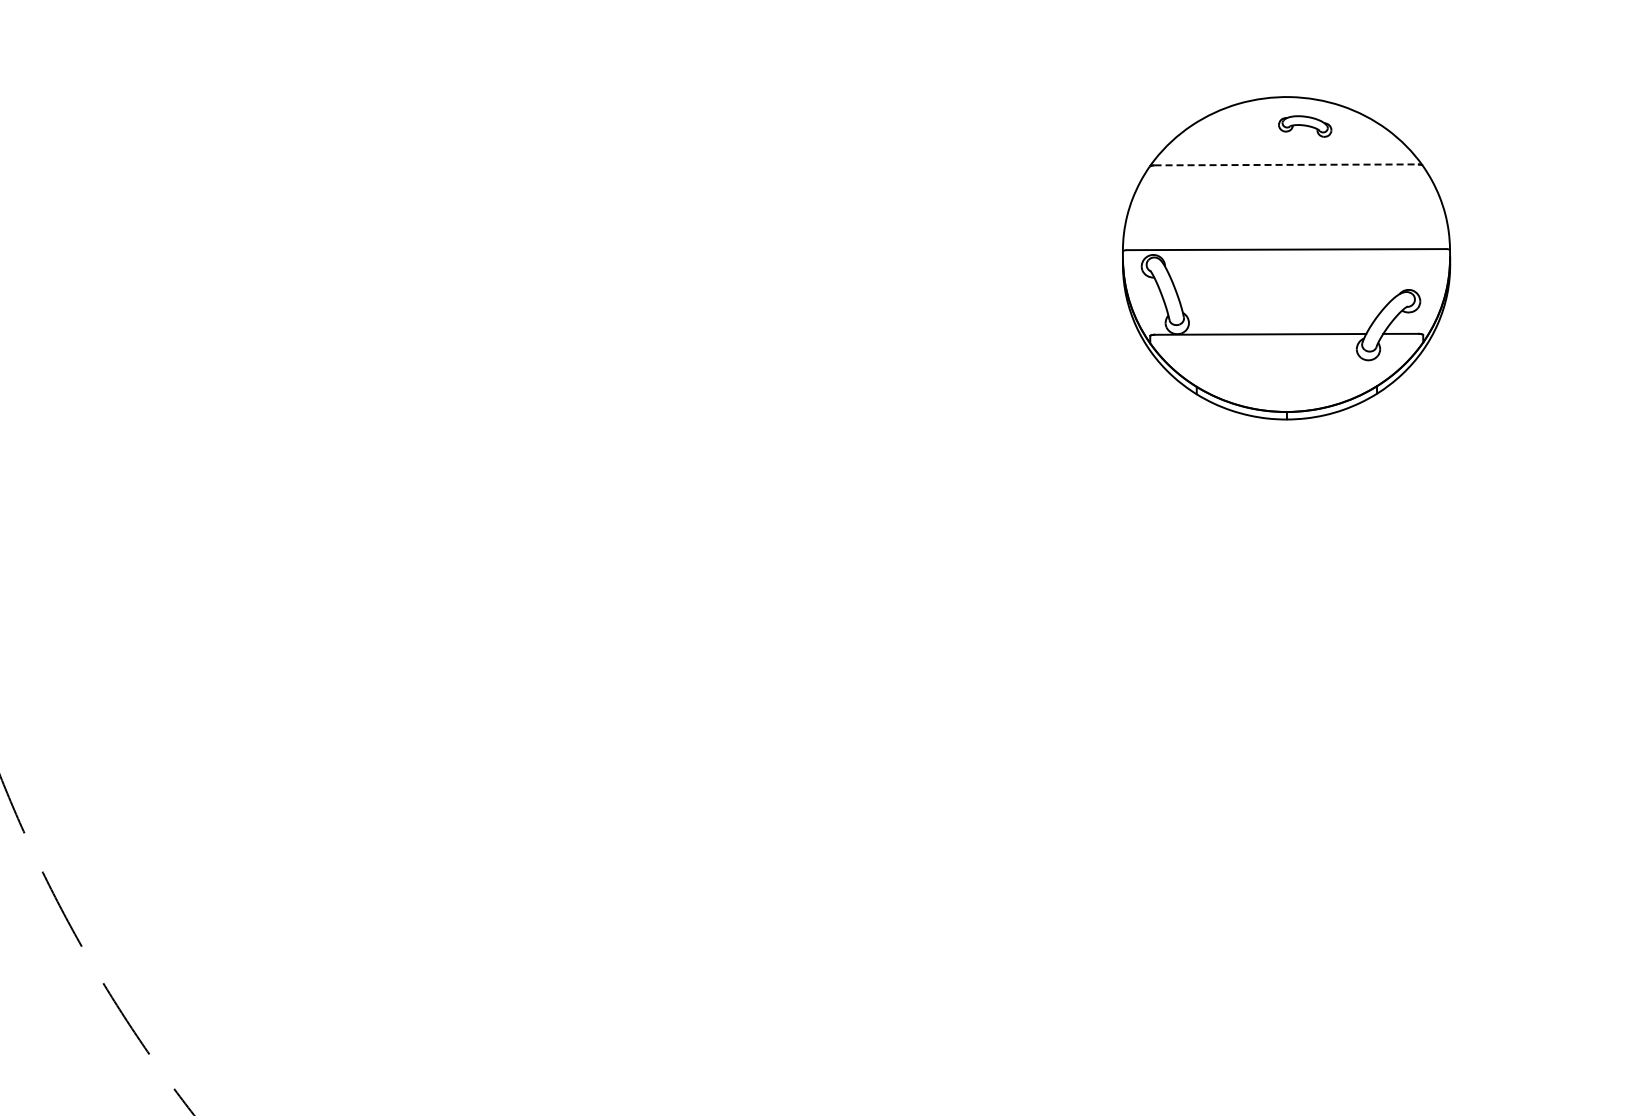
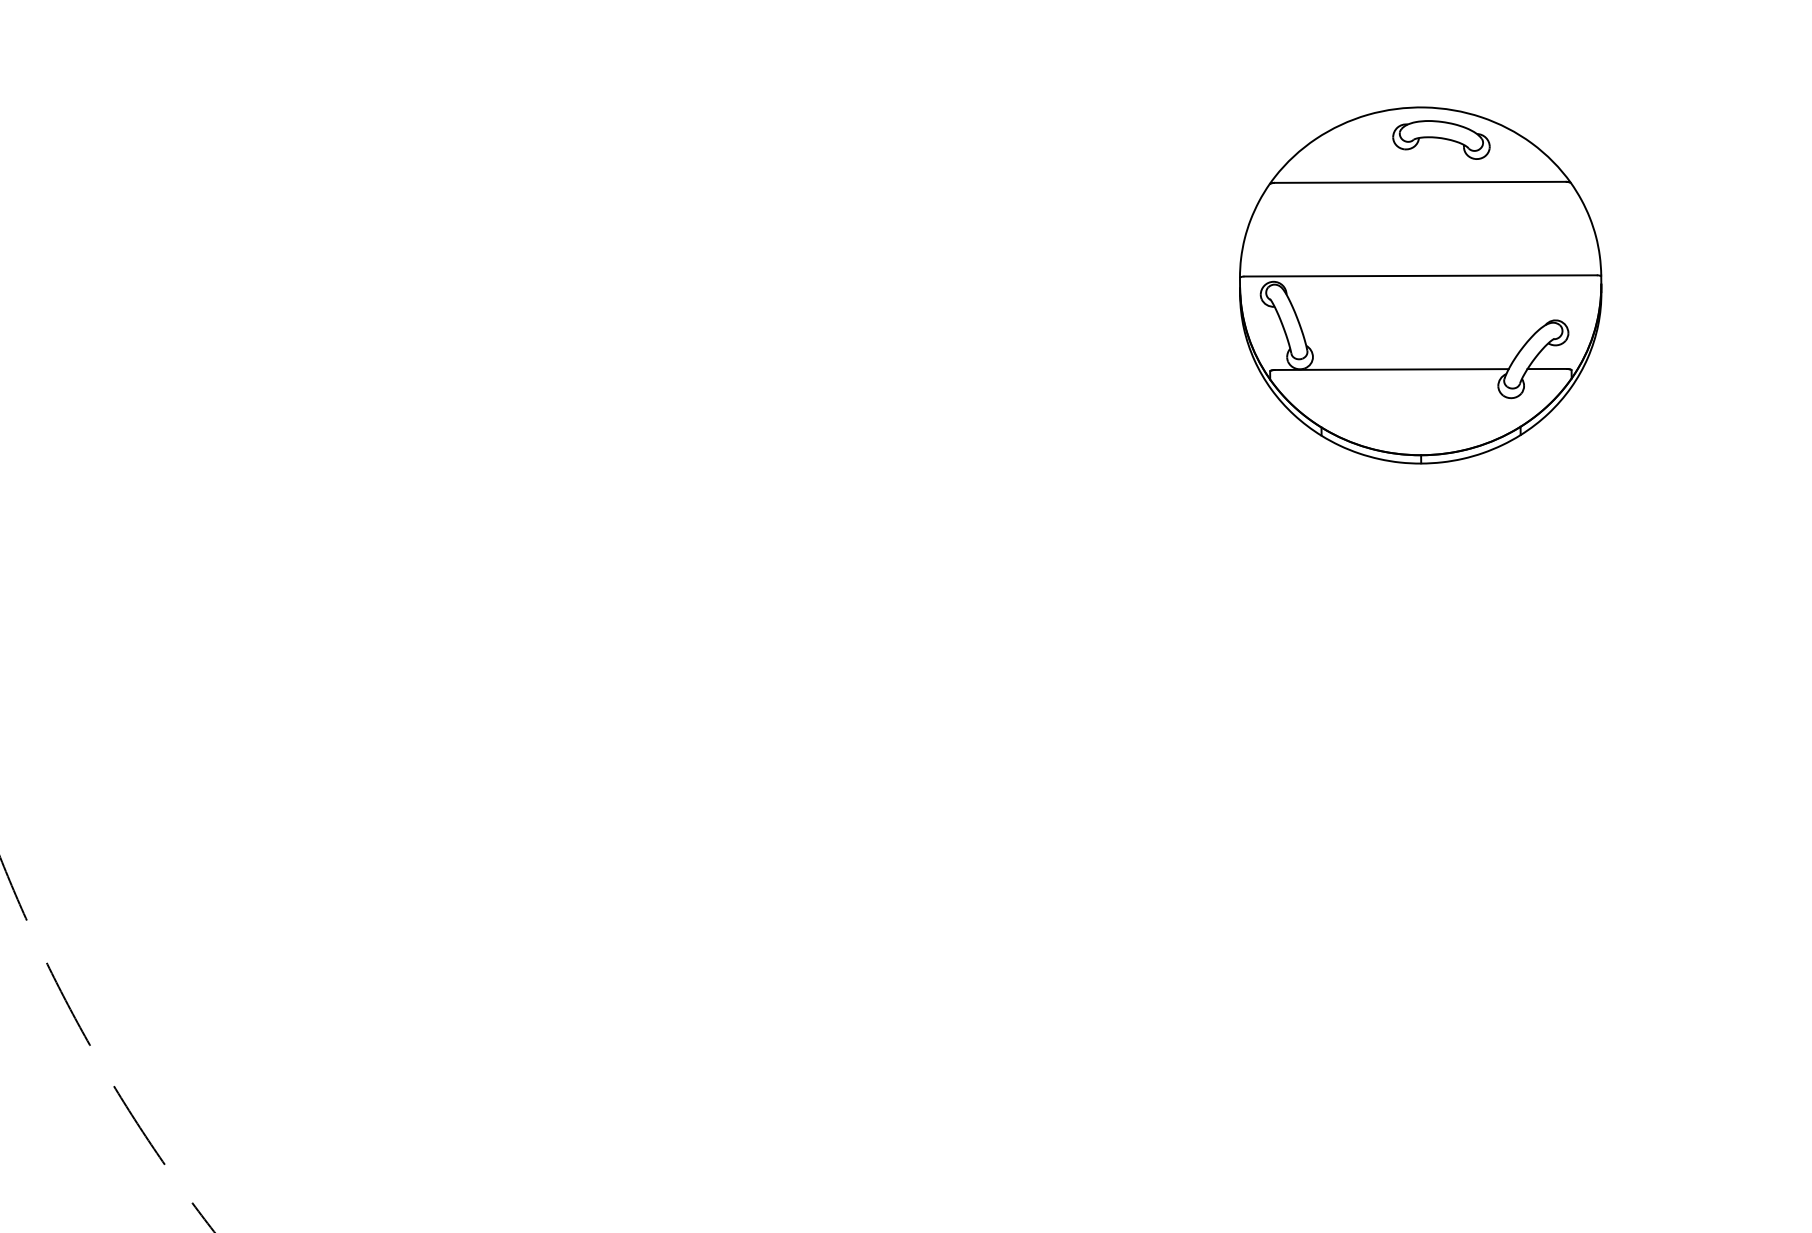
part: (1304, 126) -> (1440, 139), size x1.67
line: (1286, 164) -> (1420, 181), dashed -> solid

